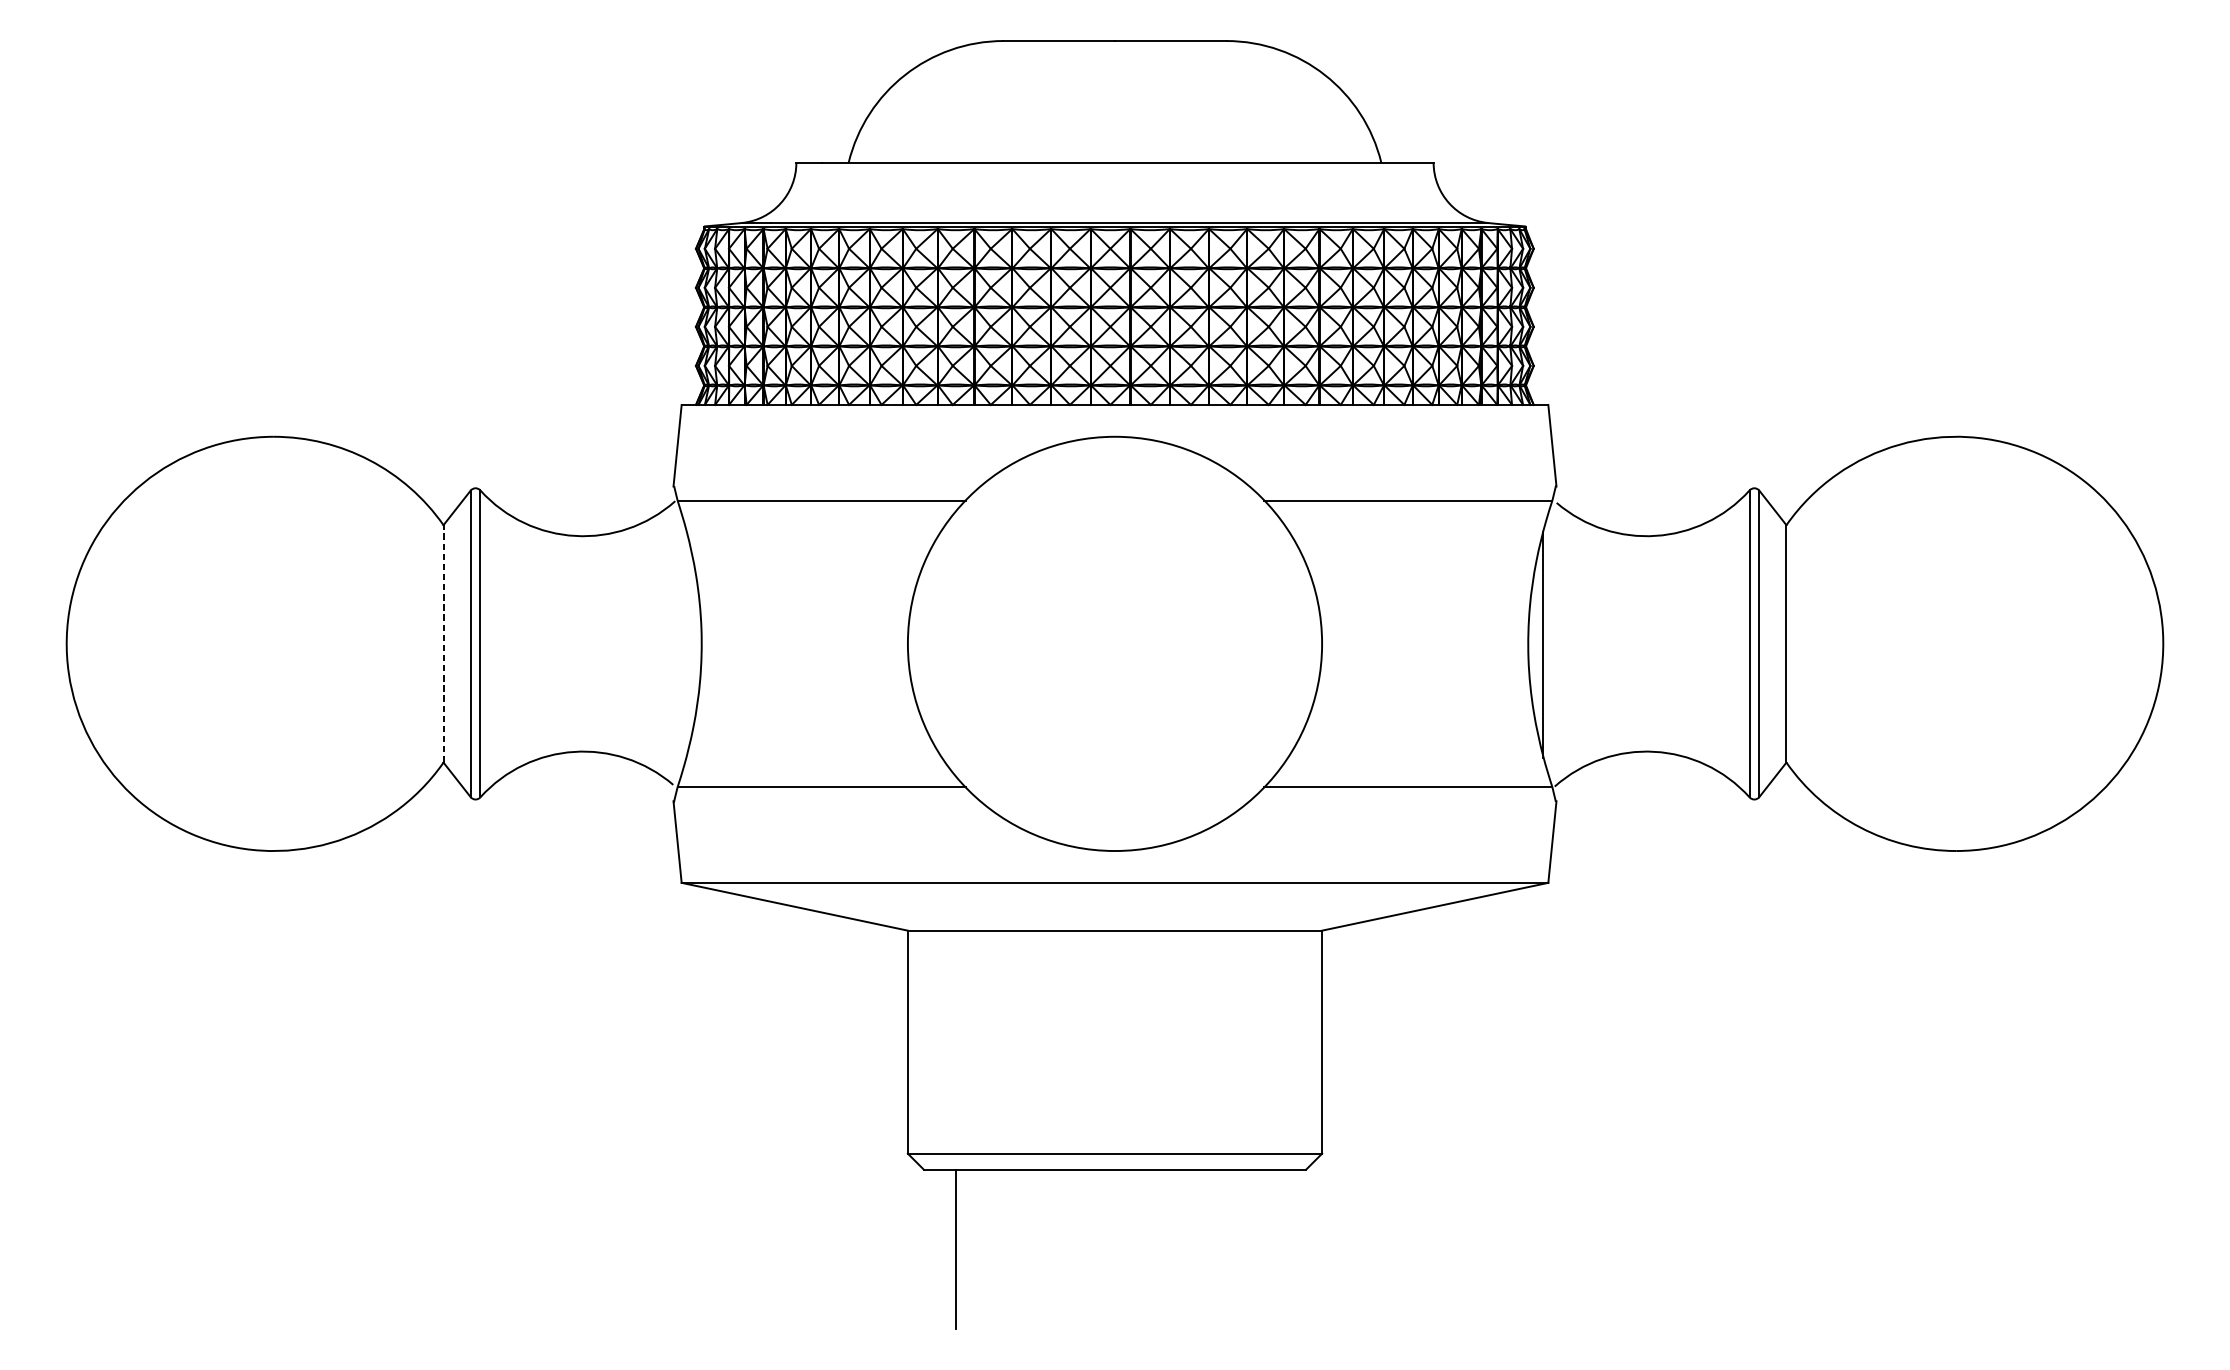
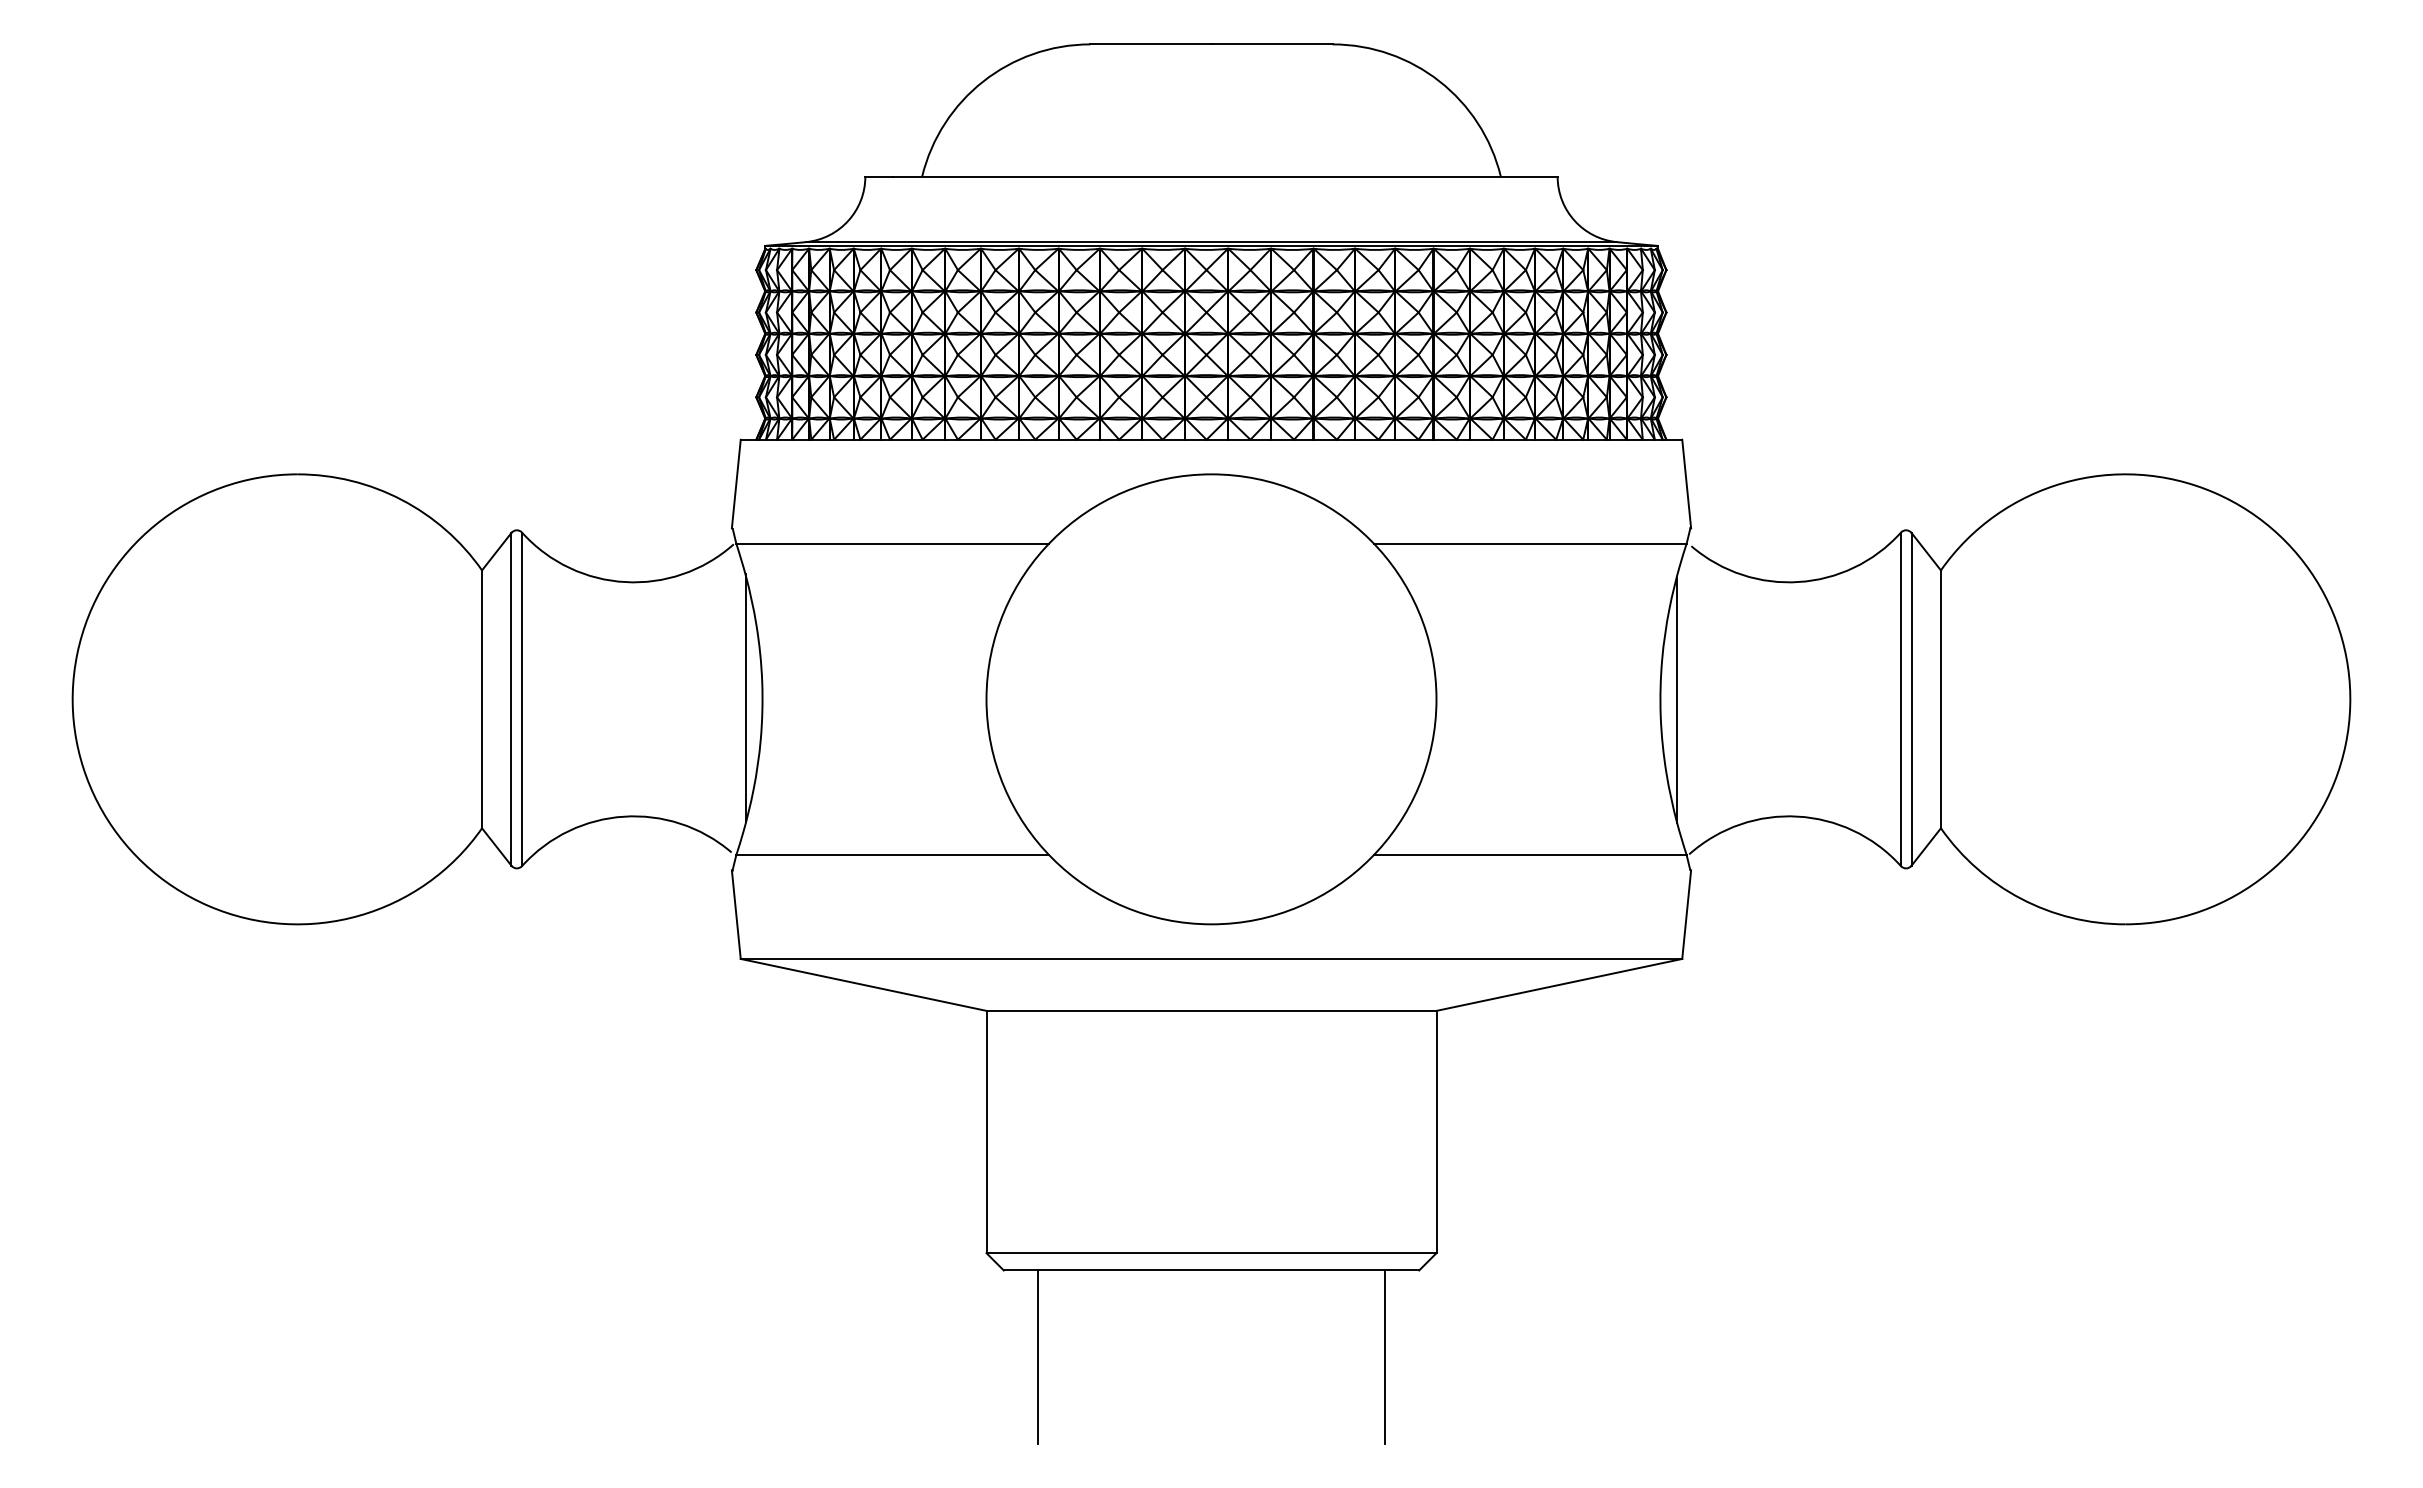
line: (686, 643) -> (746, 698), added
line: (443, 644) -> (482, 699), dashed -> solid
line: (1274, 1248) -> (1384, 1356), added

